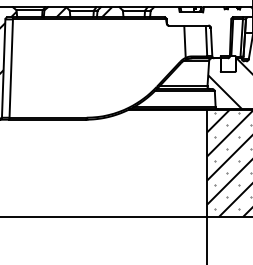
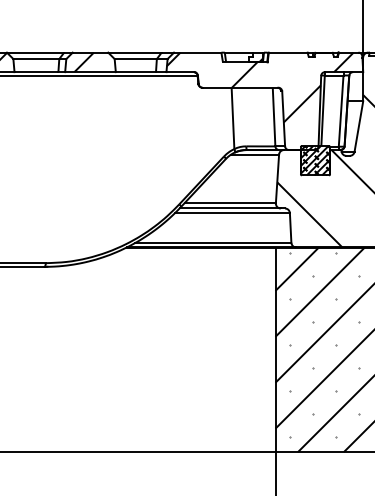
hatch: (199, 25) -> (260, 87), added
hatch: (227, 63) -> (314, 159), added

